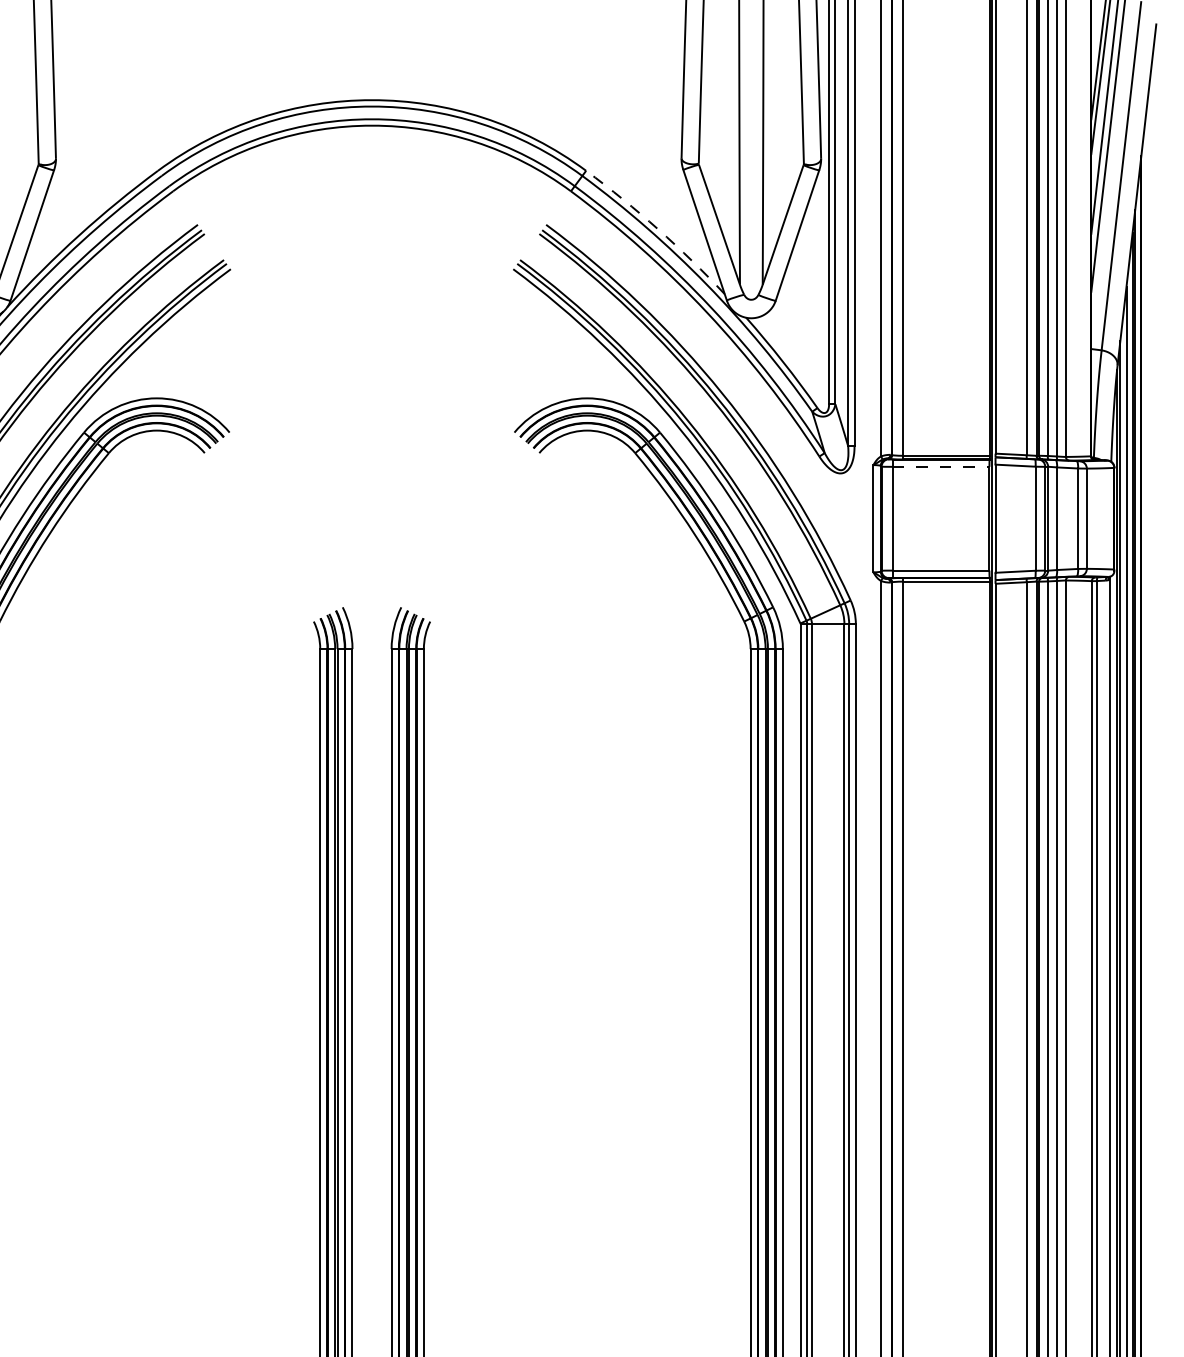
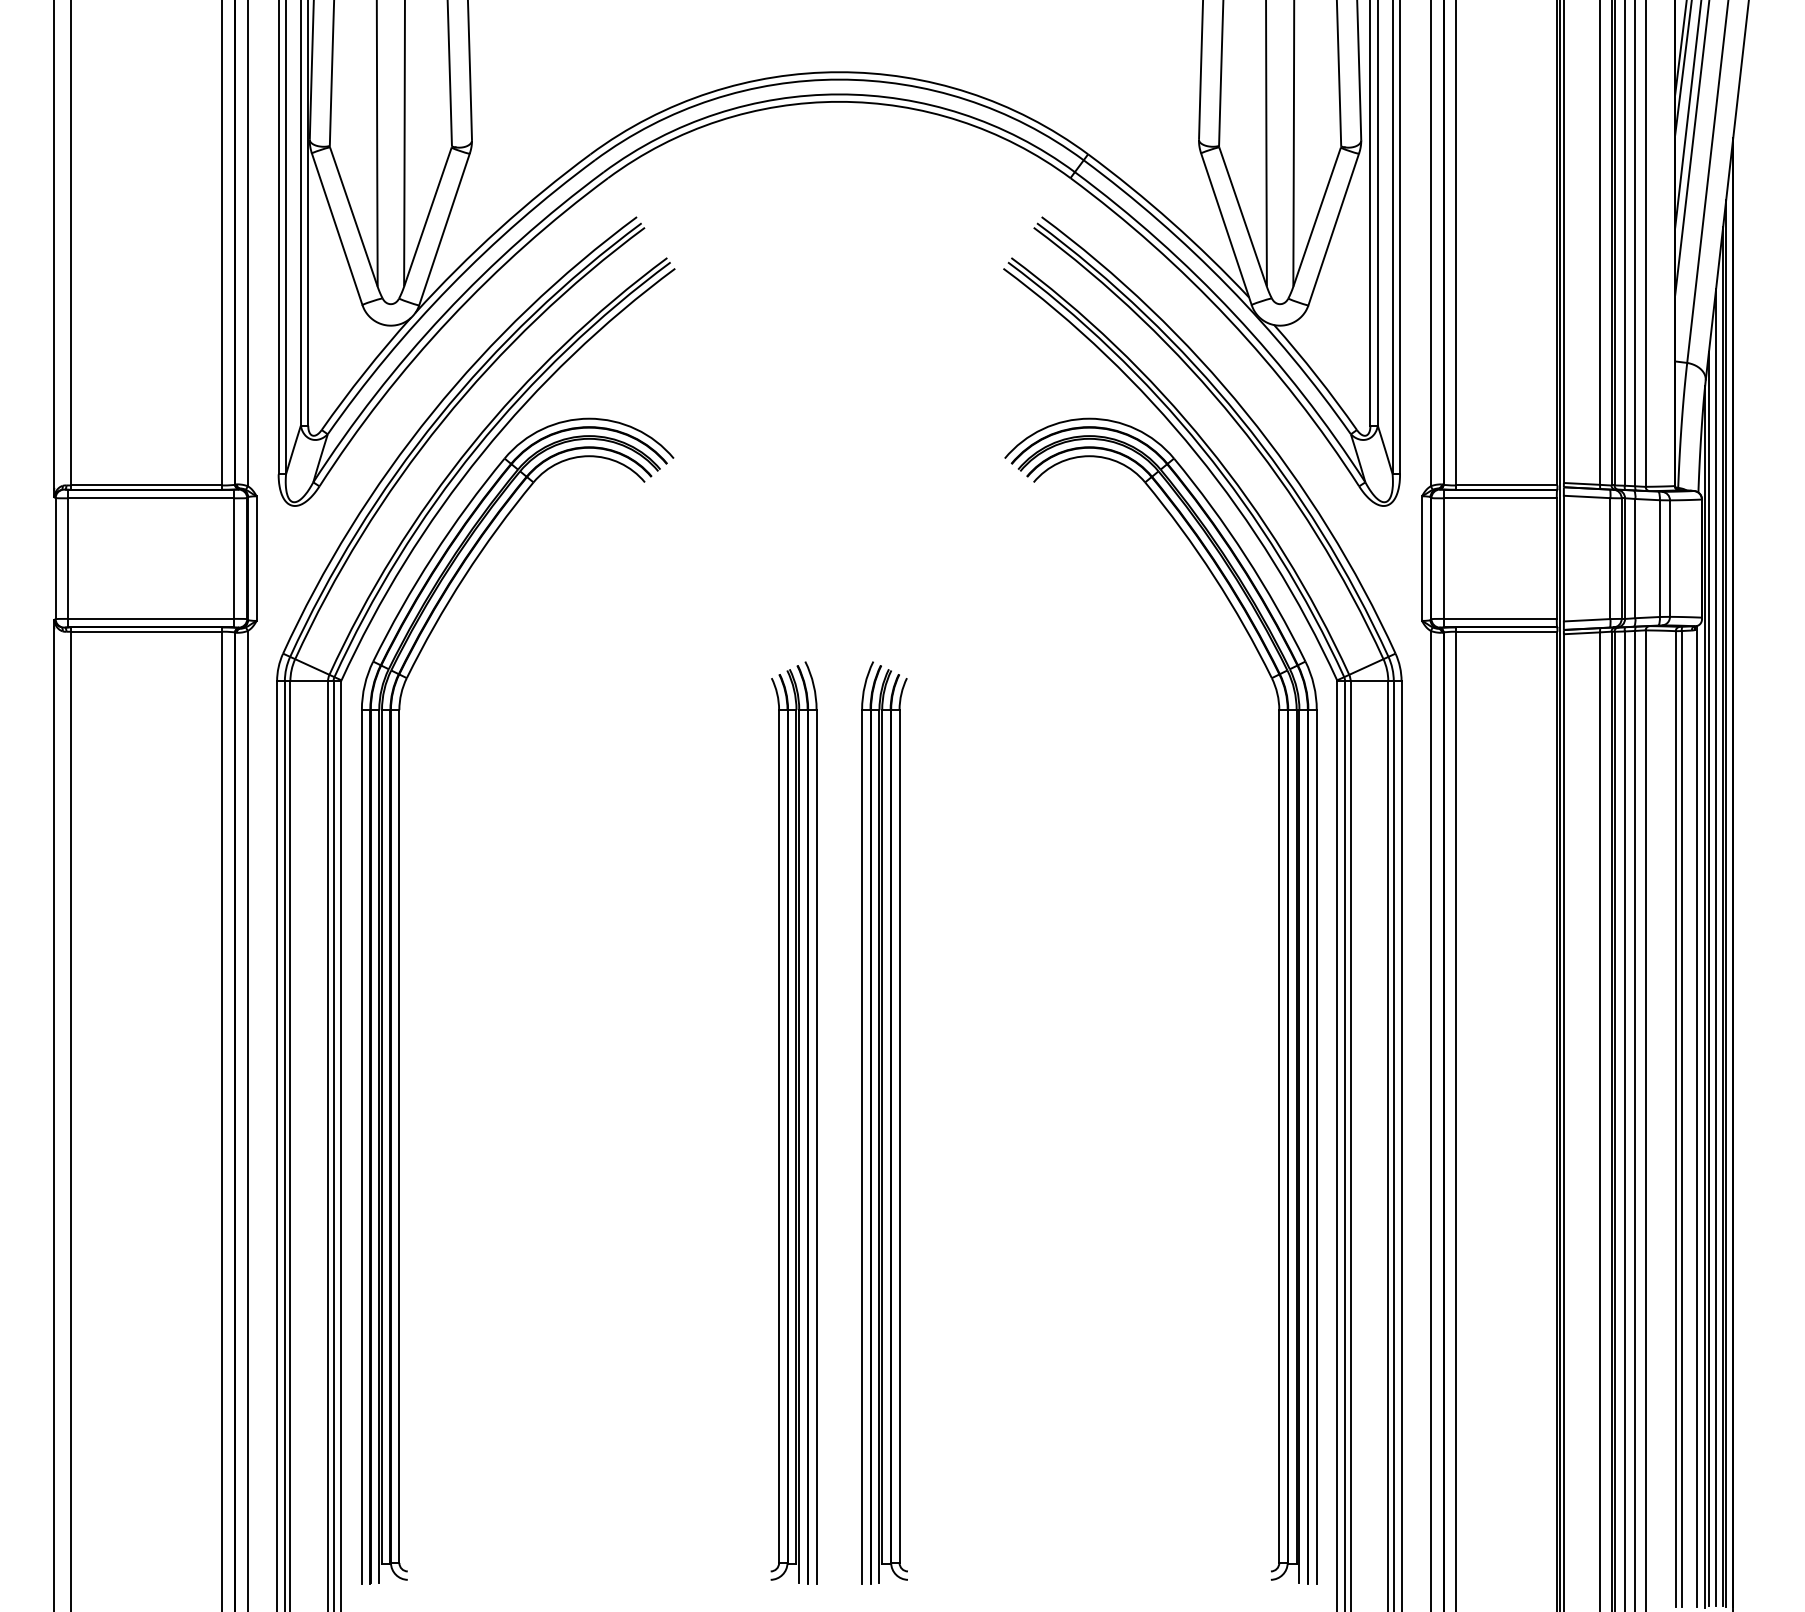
arc: (657, 229) -> (1171, 222), dashed -> solid
line: (941, 466) -> (1501, 498), dashed -> solid

